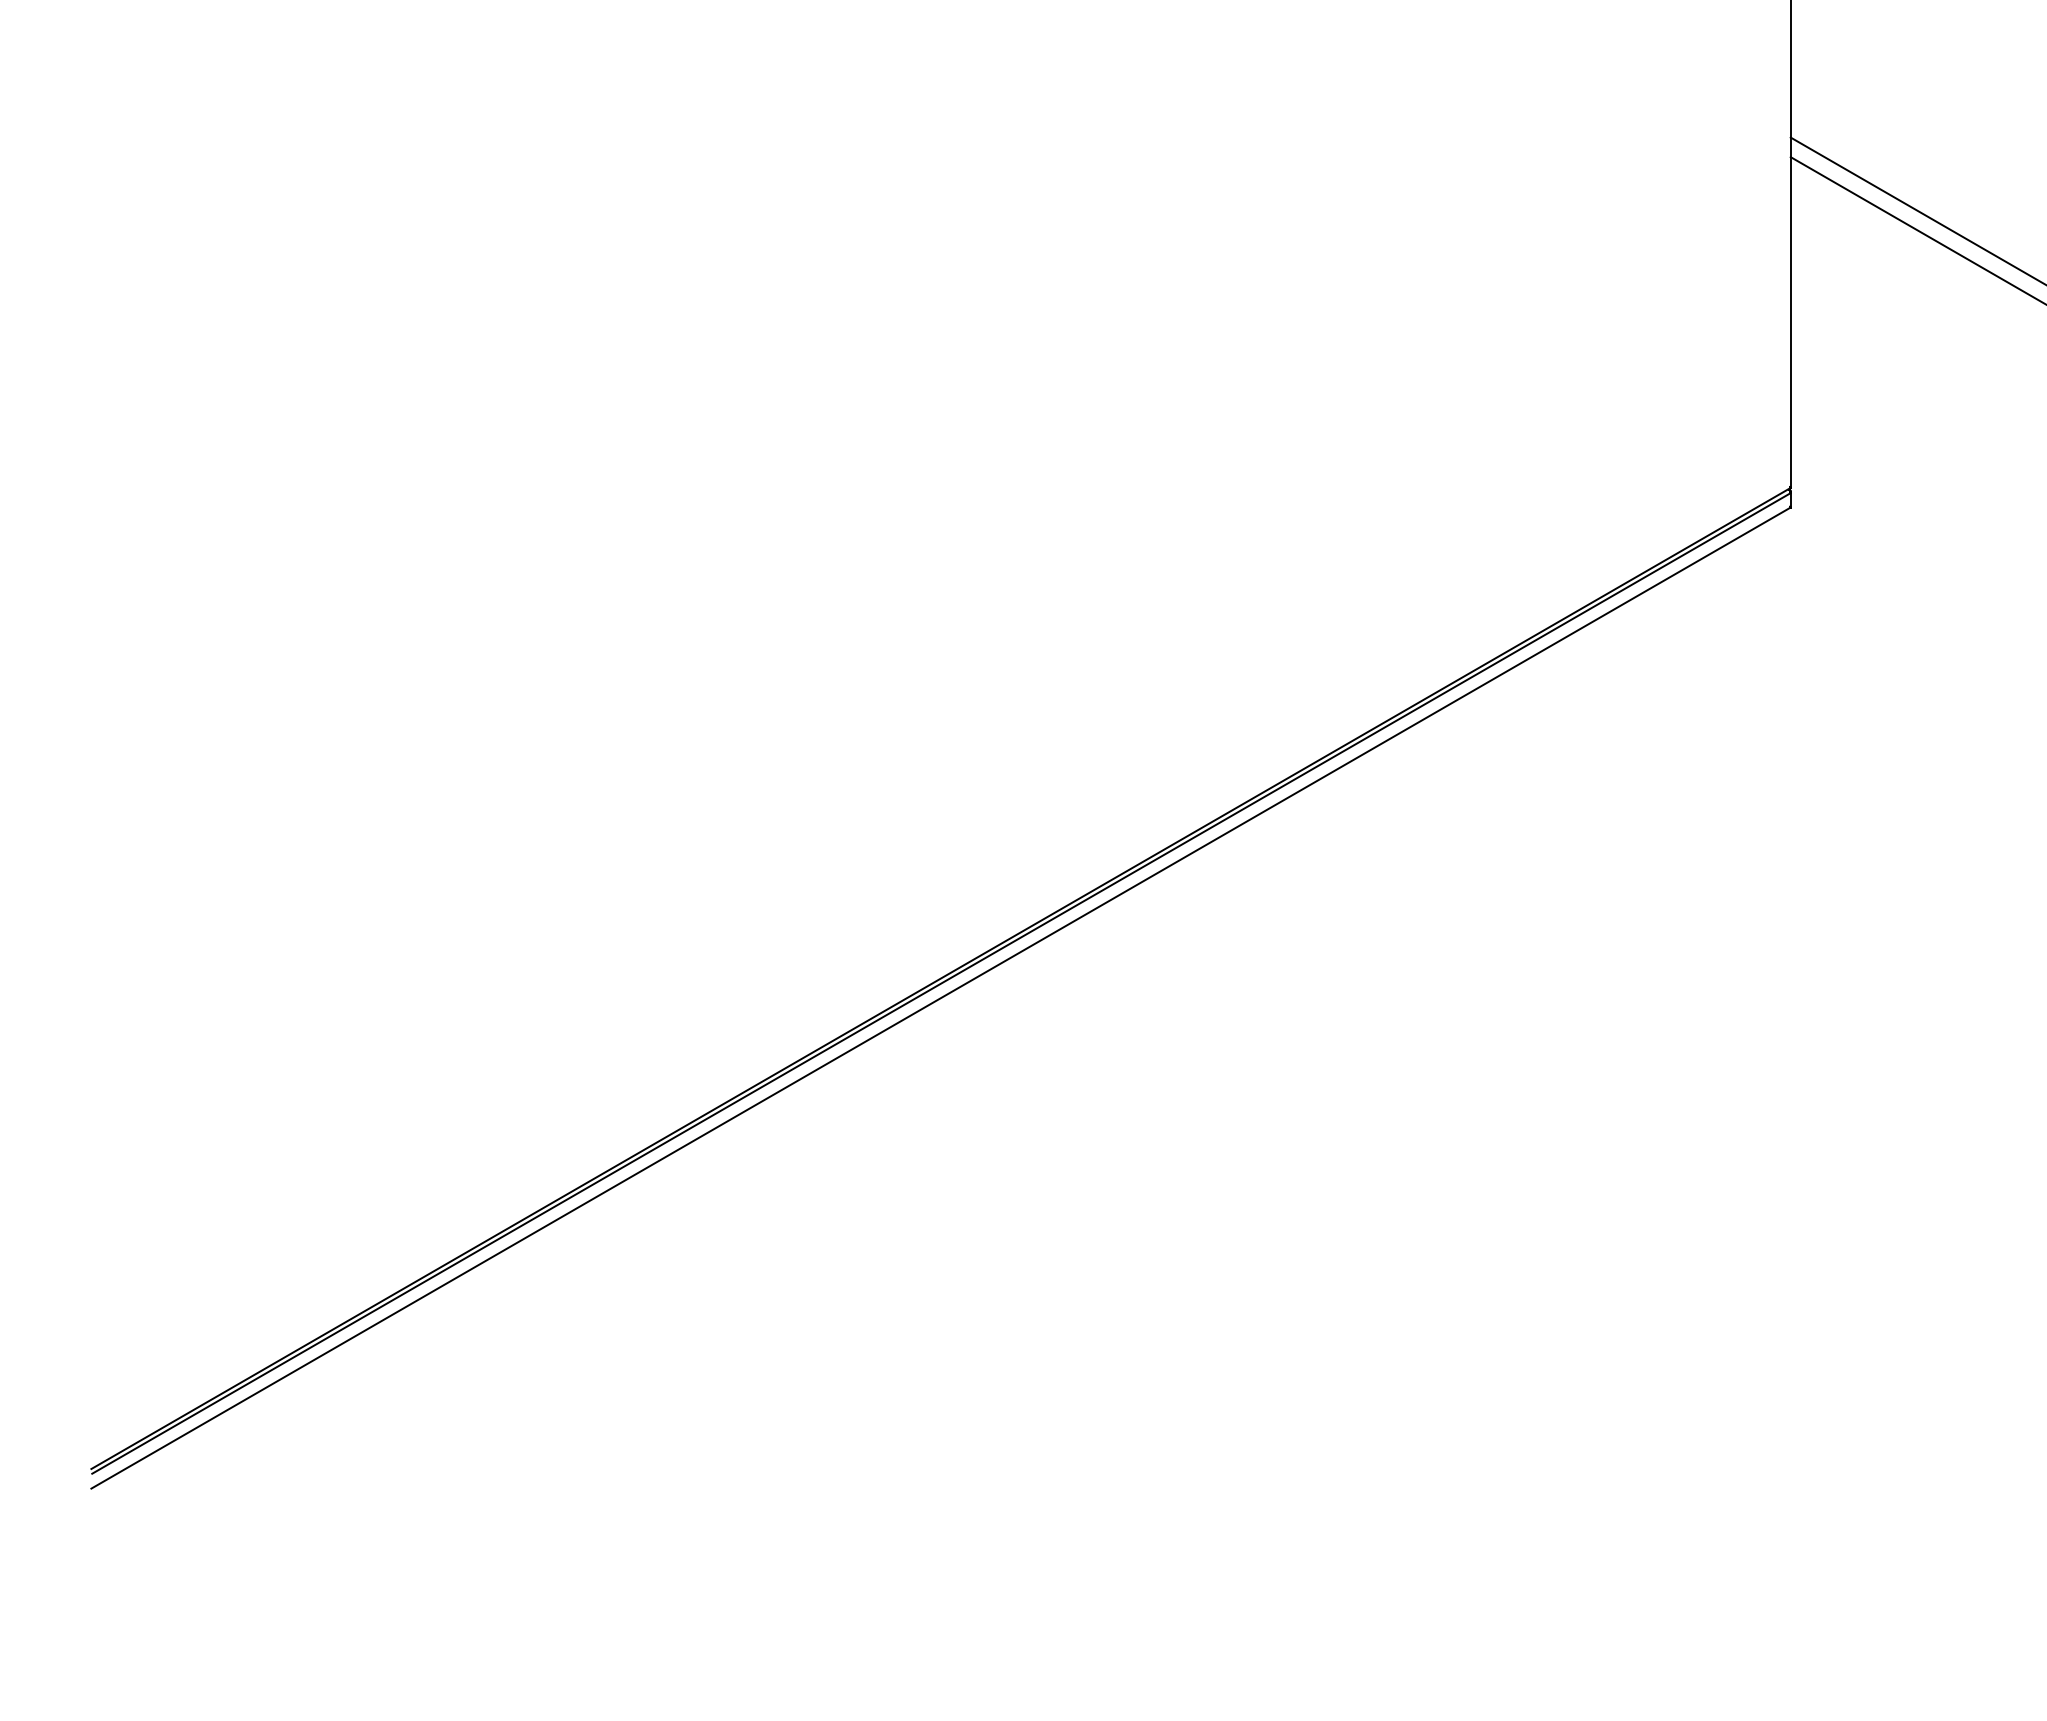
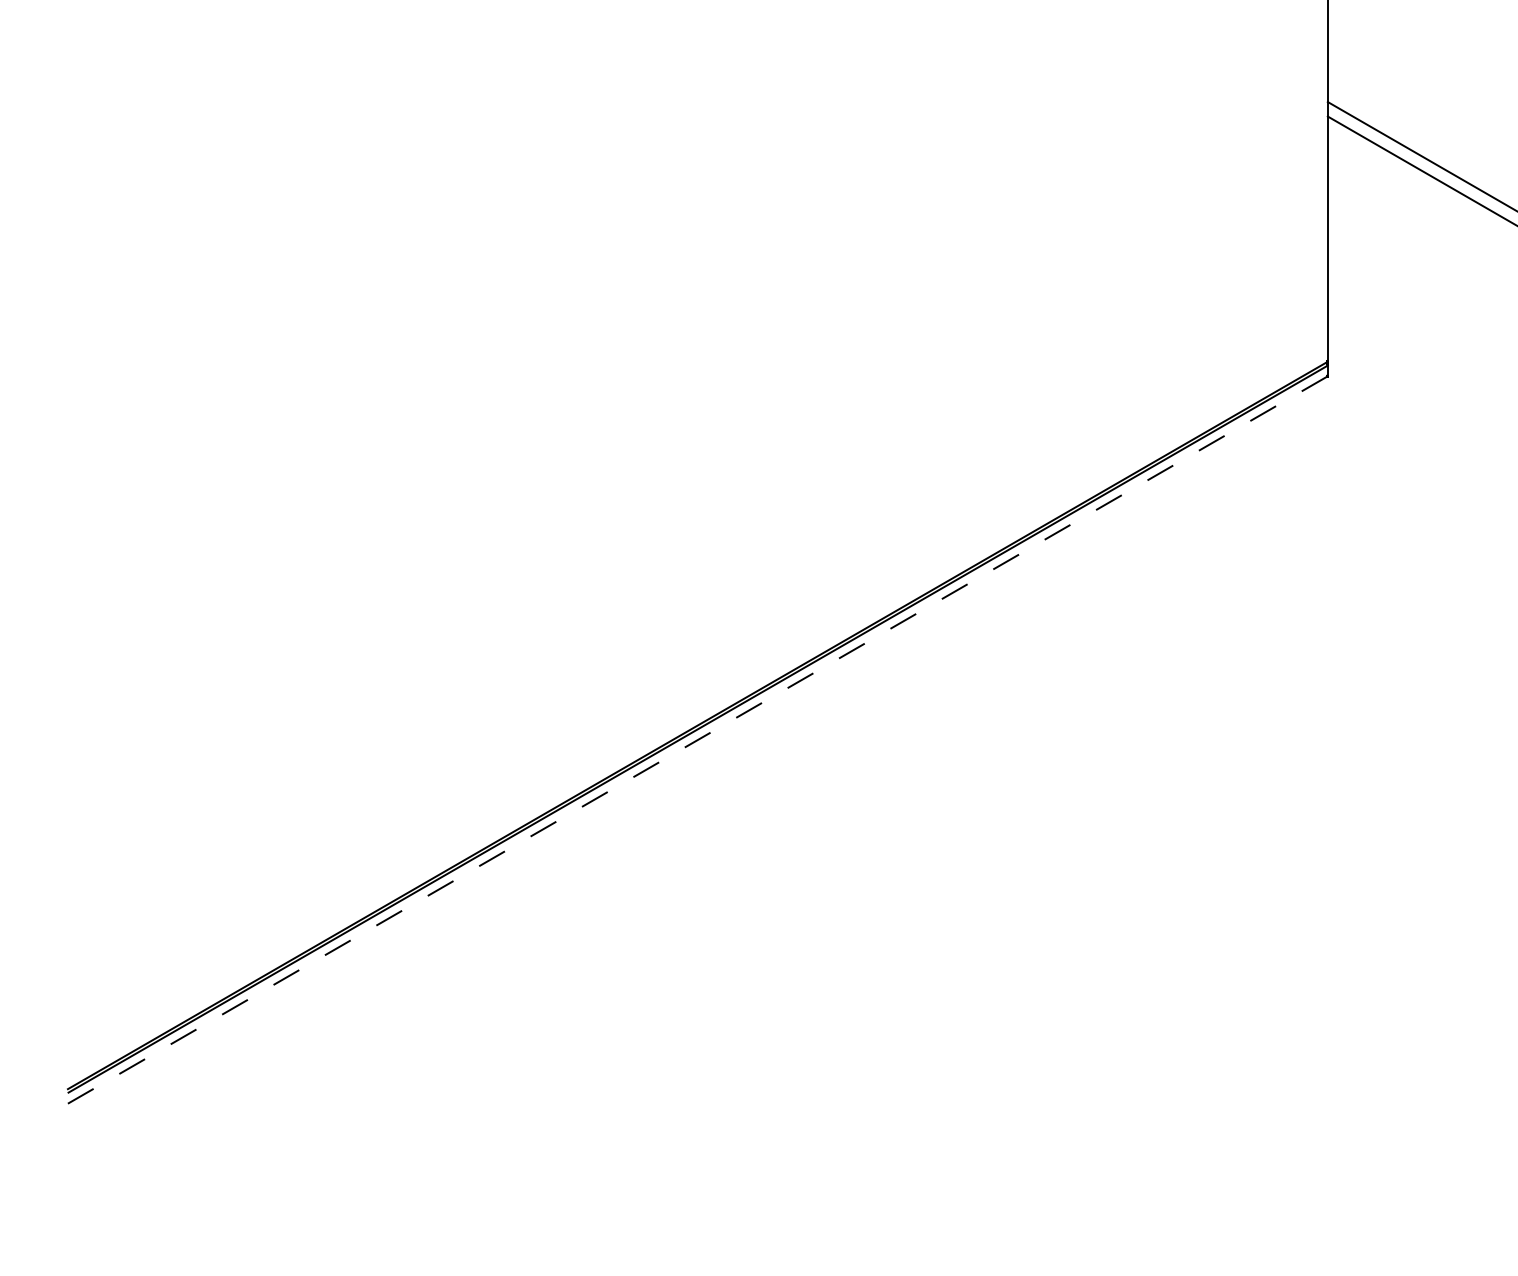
line: (940, 998) -> (697, 740), solid -> dashed

